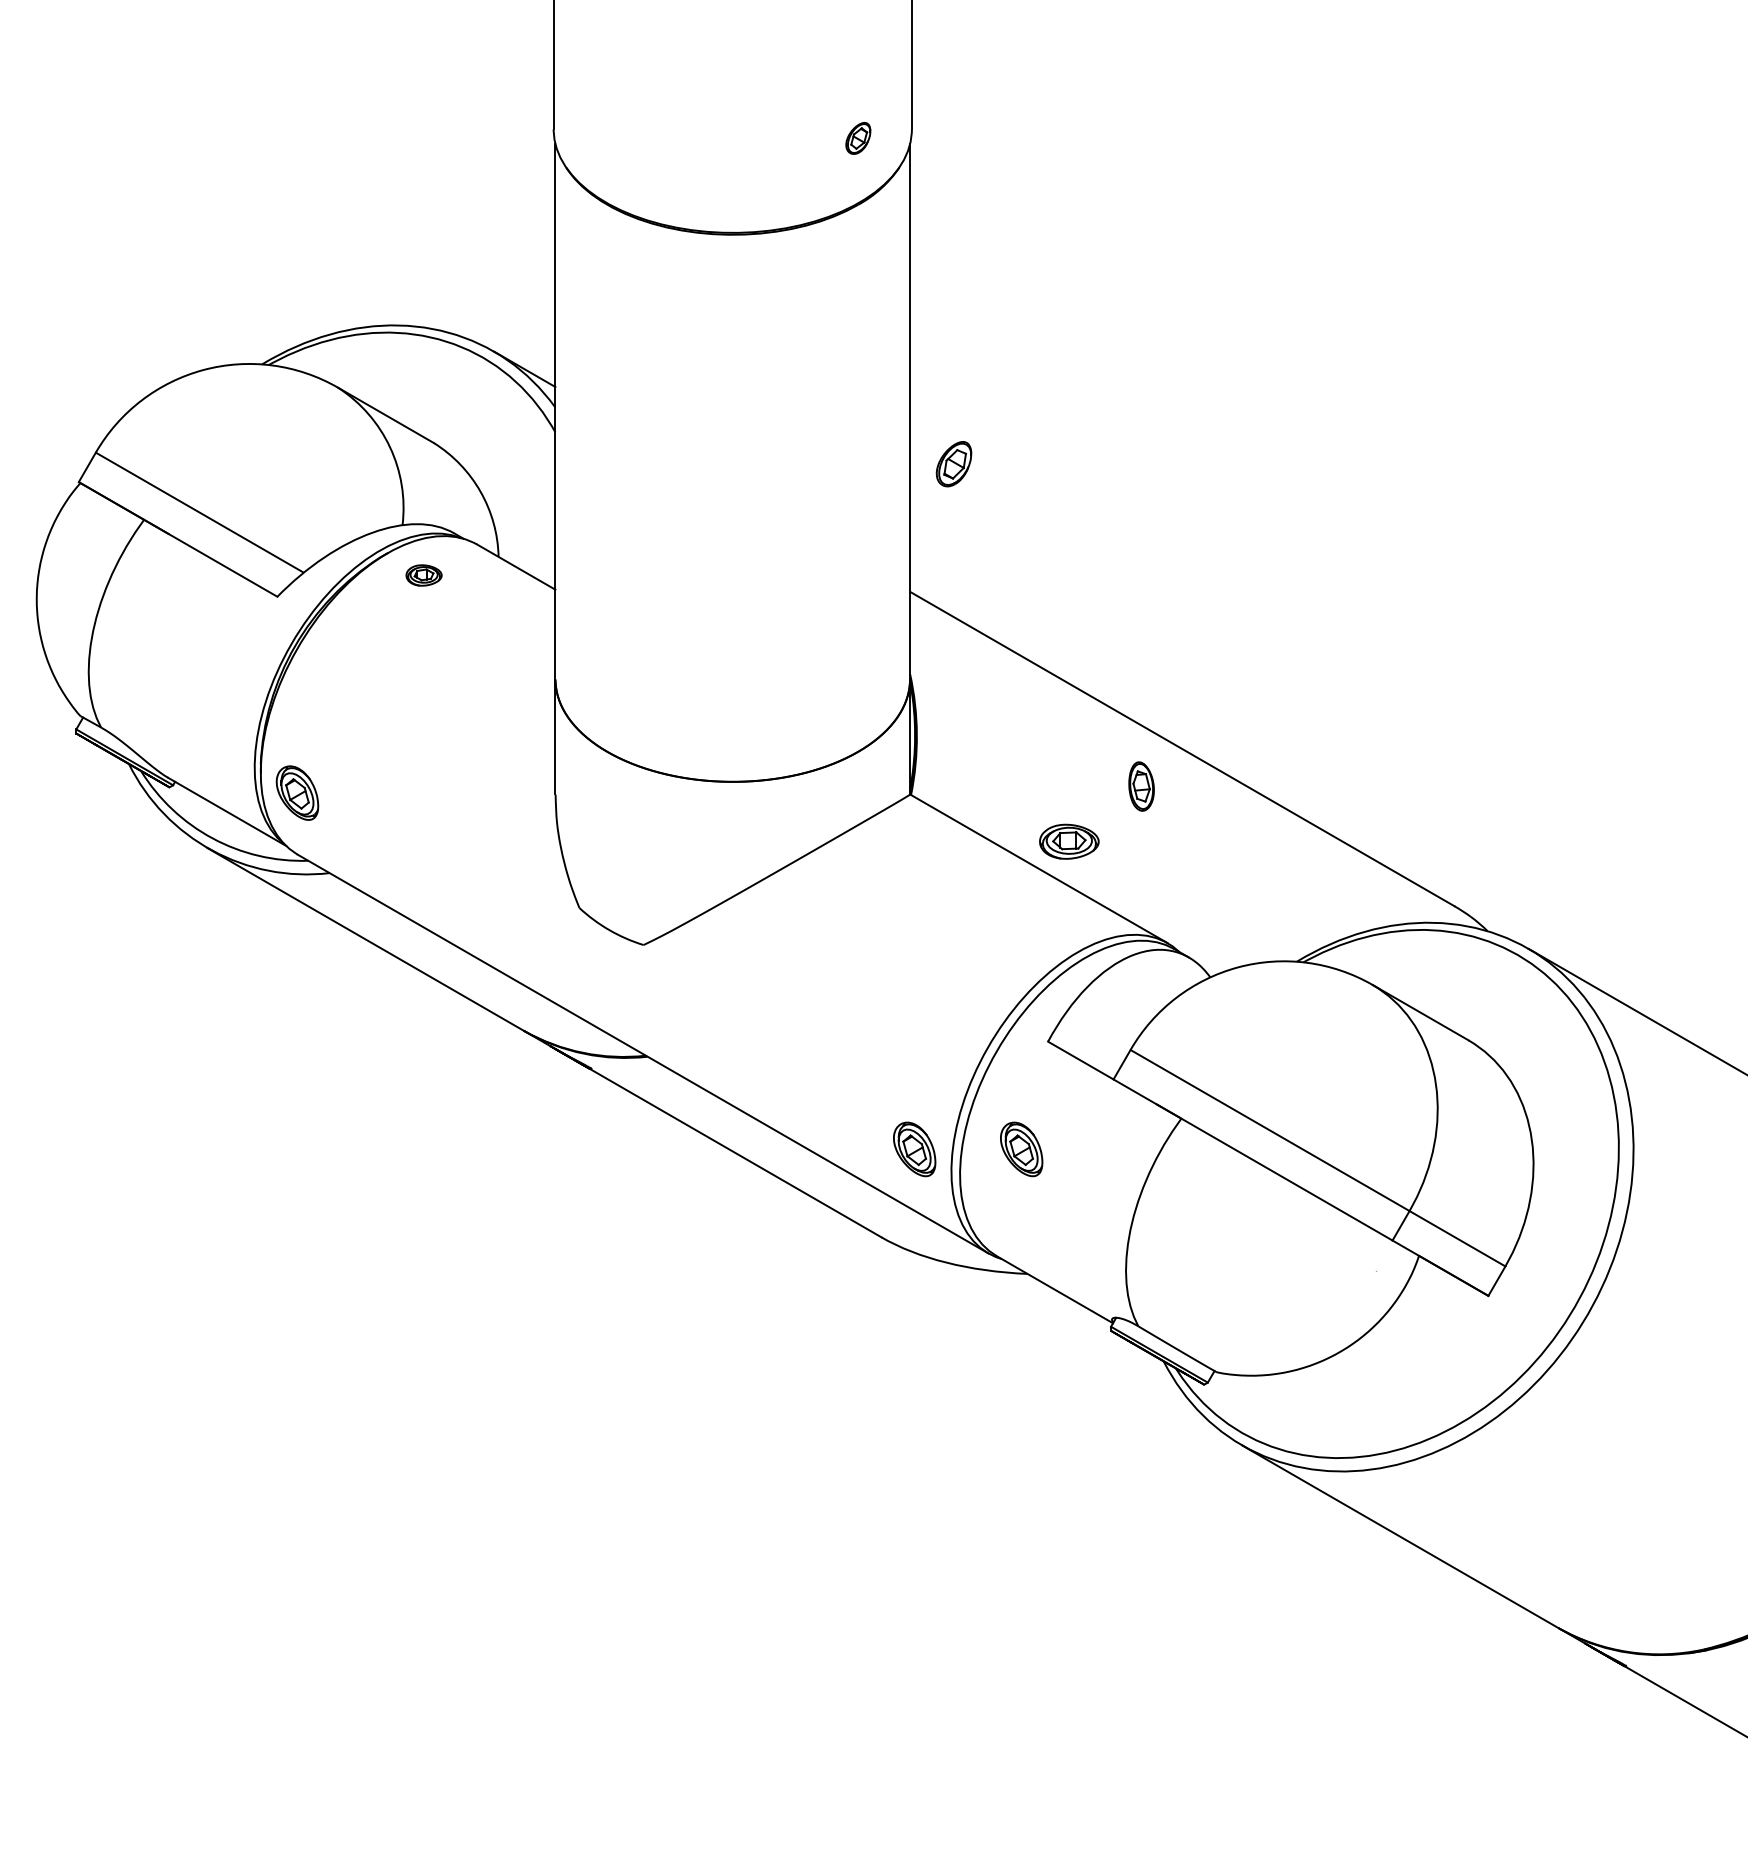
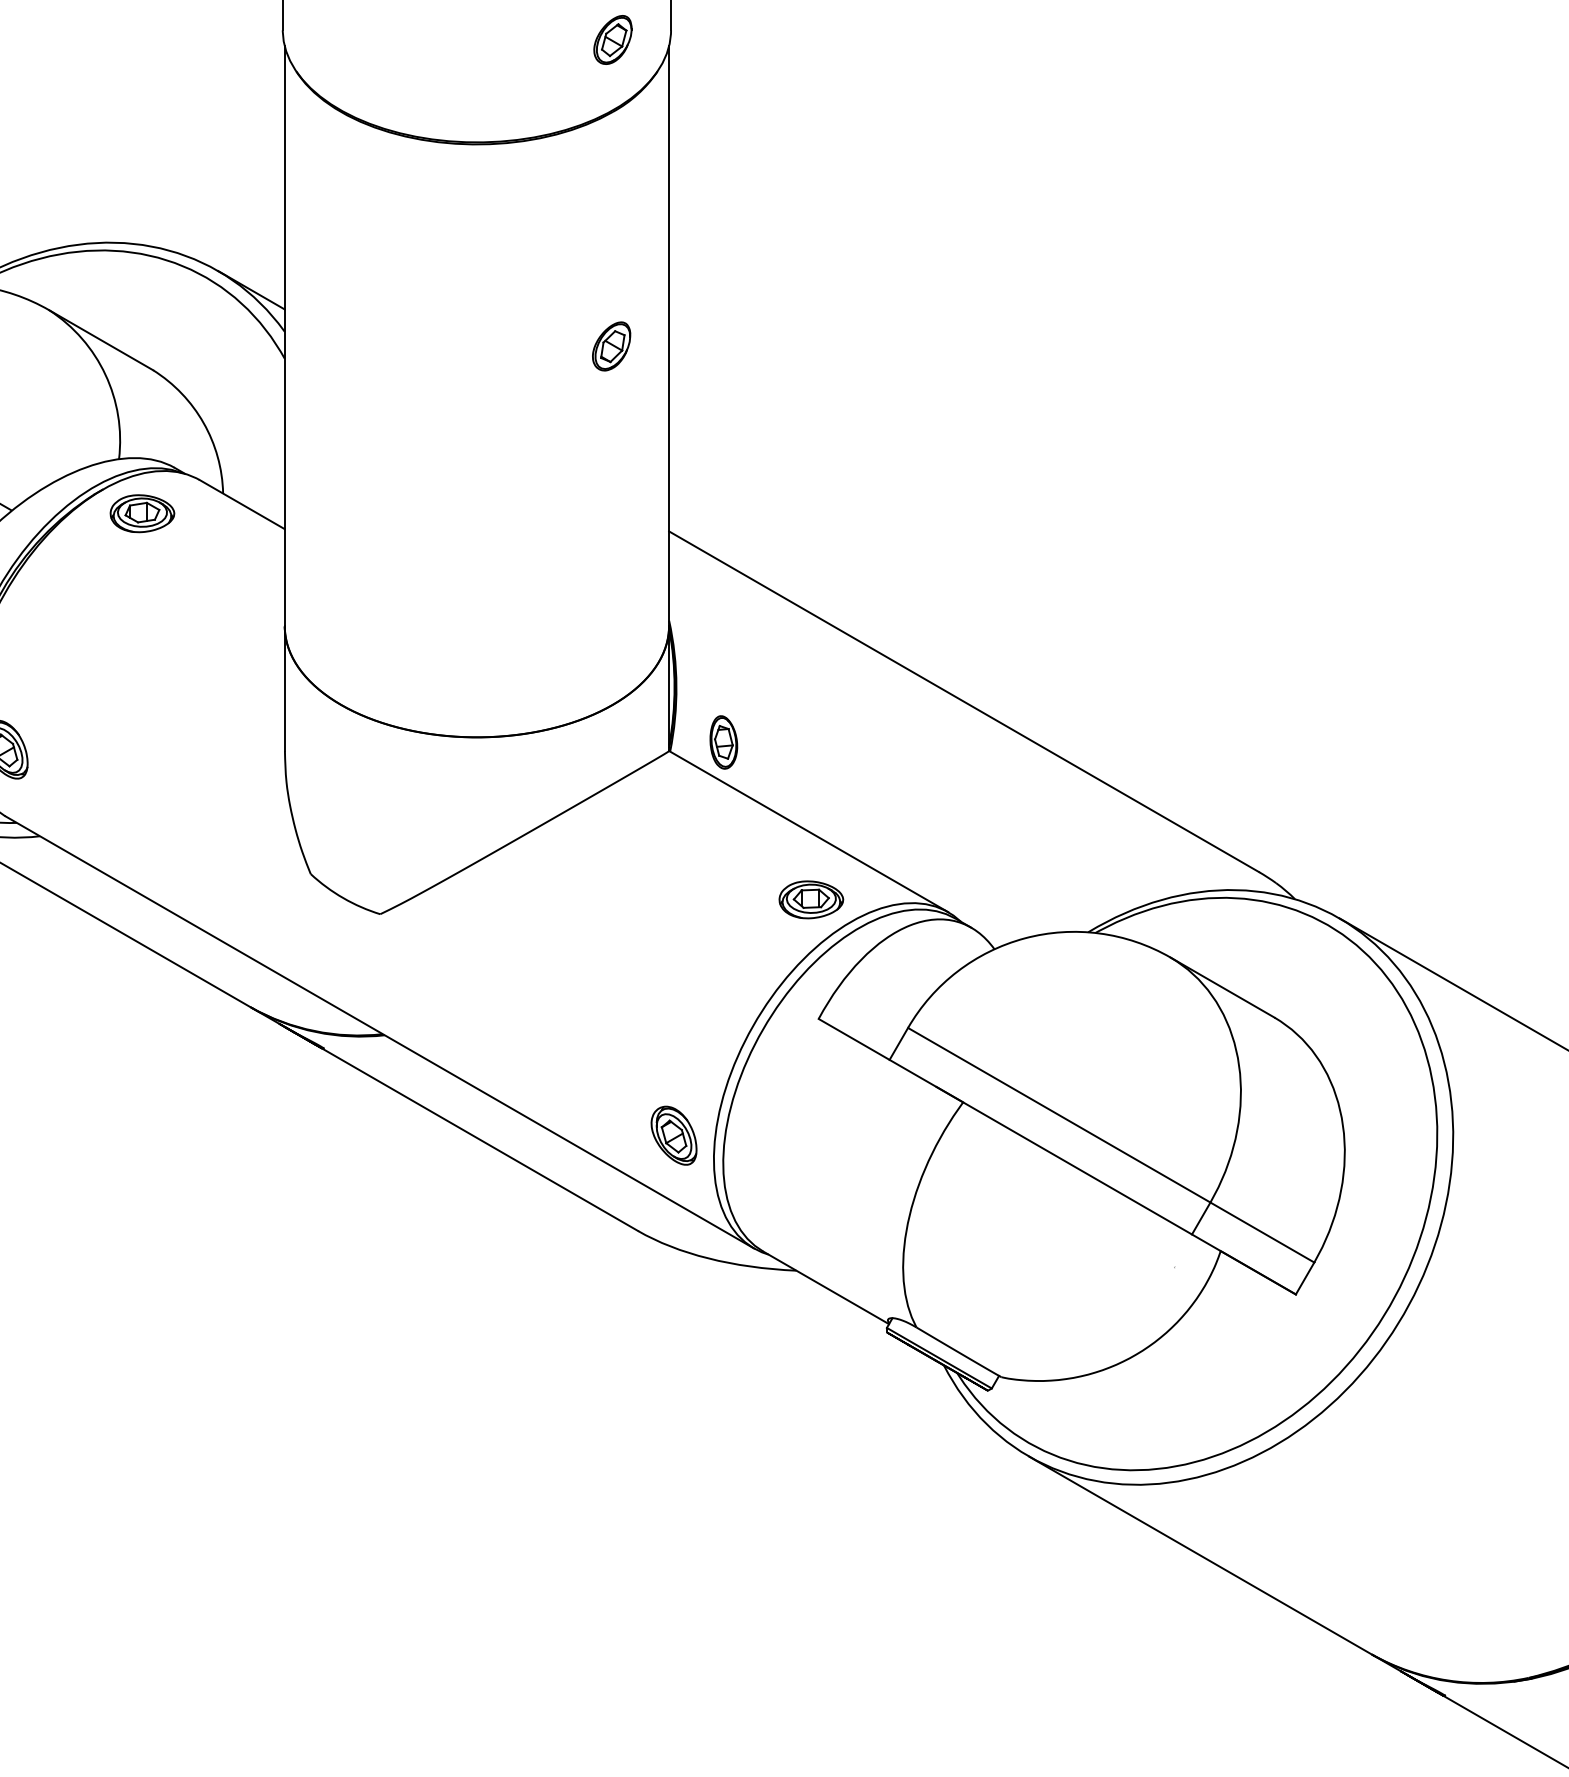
part: (858, 138) -> (613, 40), size x1.43
part: (953, 464) -> (611, 346), moved
part: (423, 575) -> (141, 513), size x1.67
part: (1141, 786) -> (723, 742), moved
part: (1069, 841) -> (811, 899), moved
part: (1021, 1149) -> (789, 1135), removed

